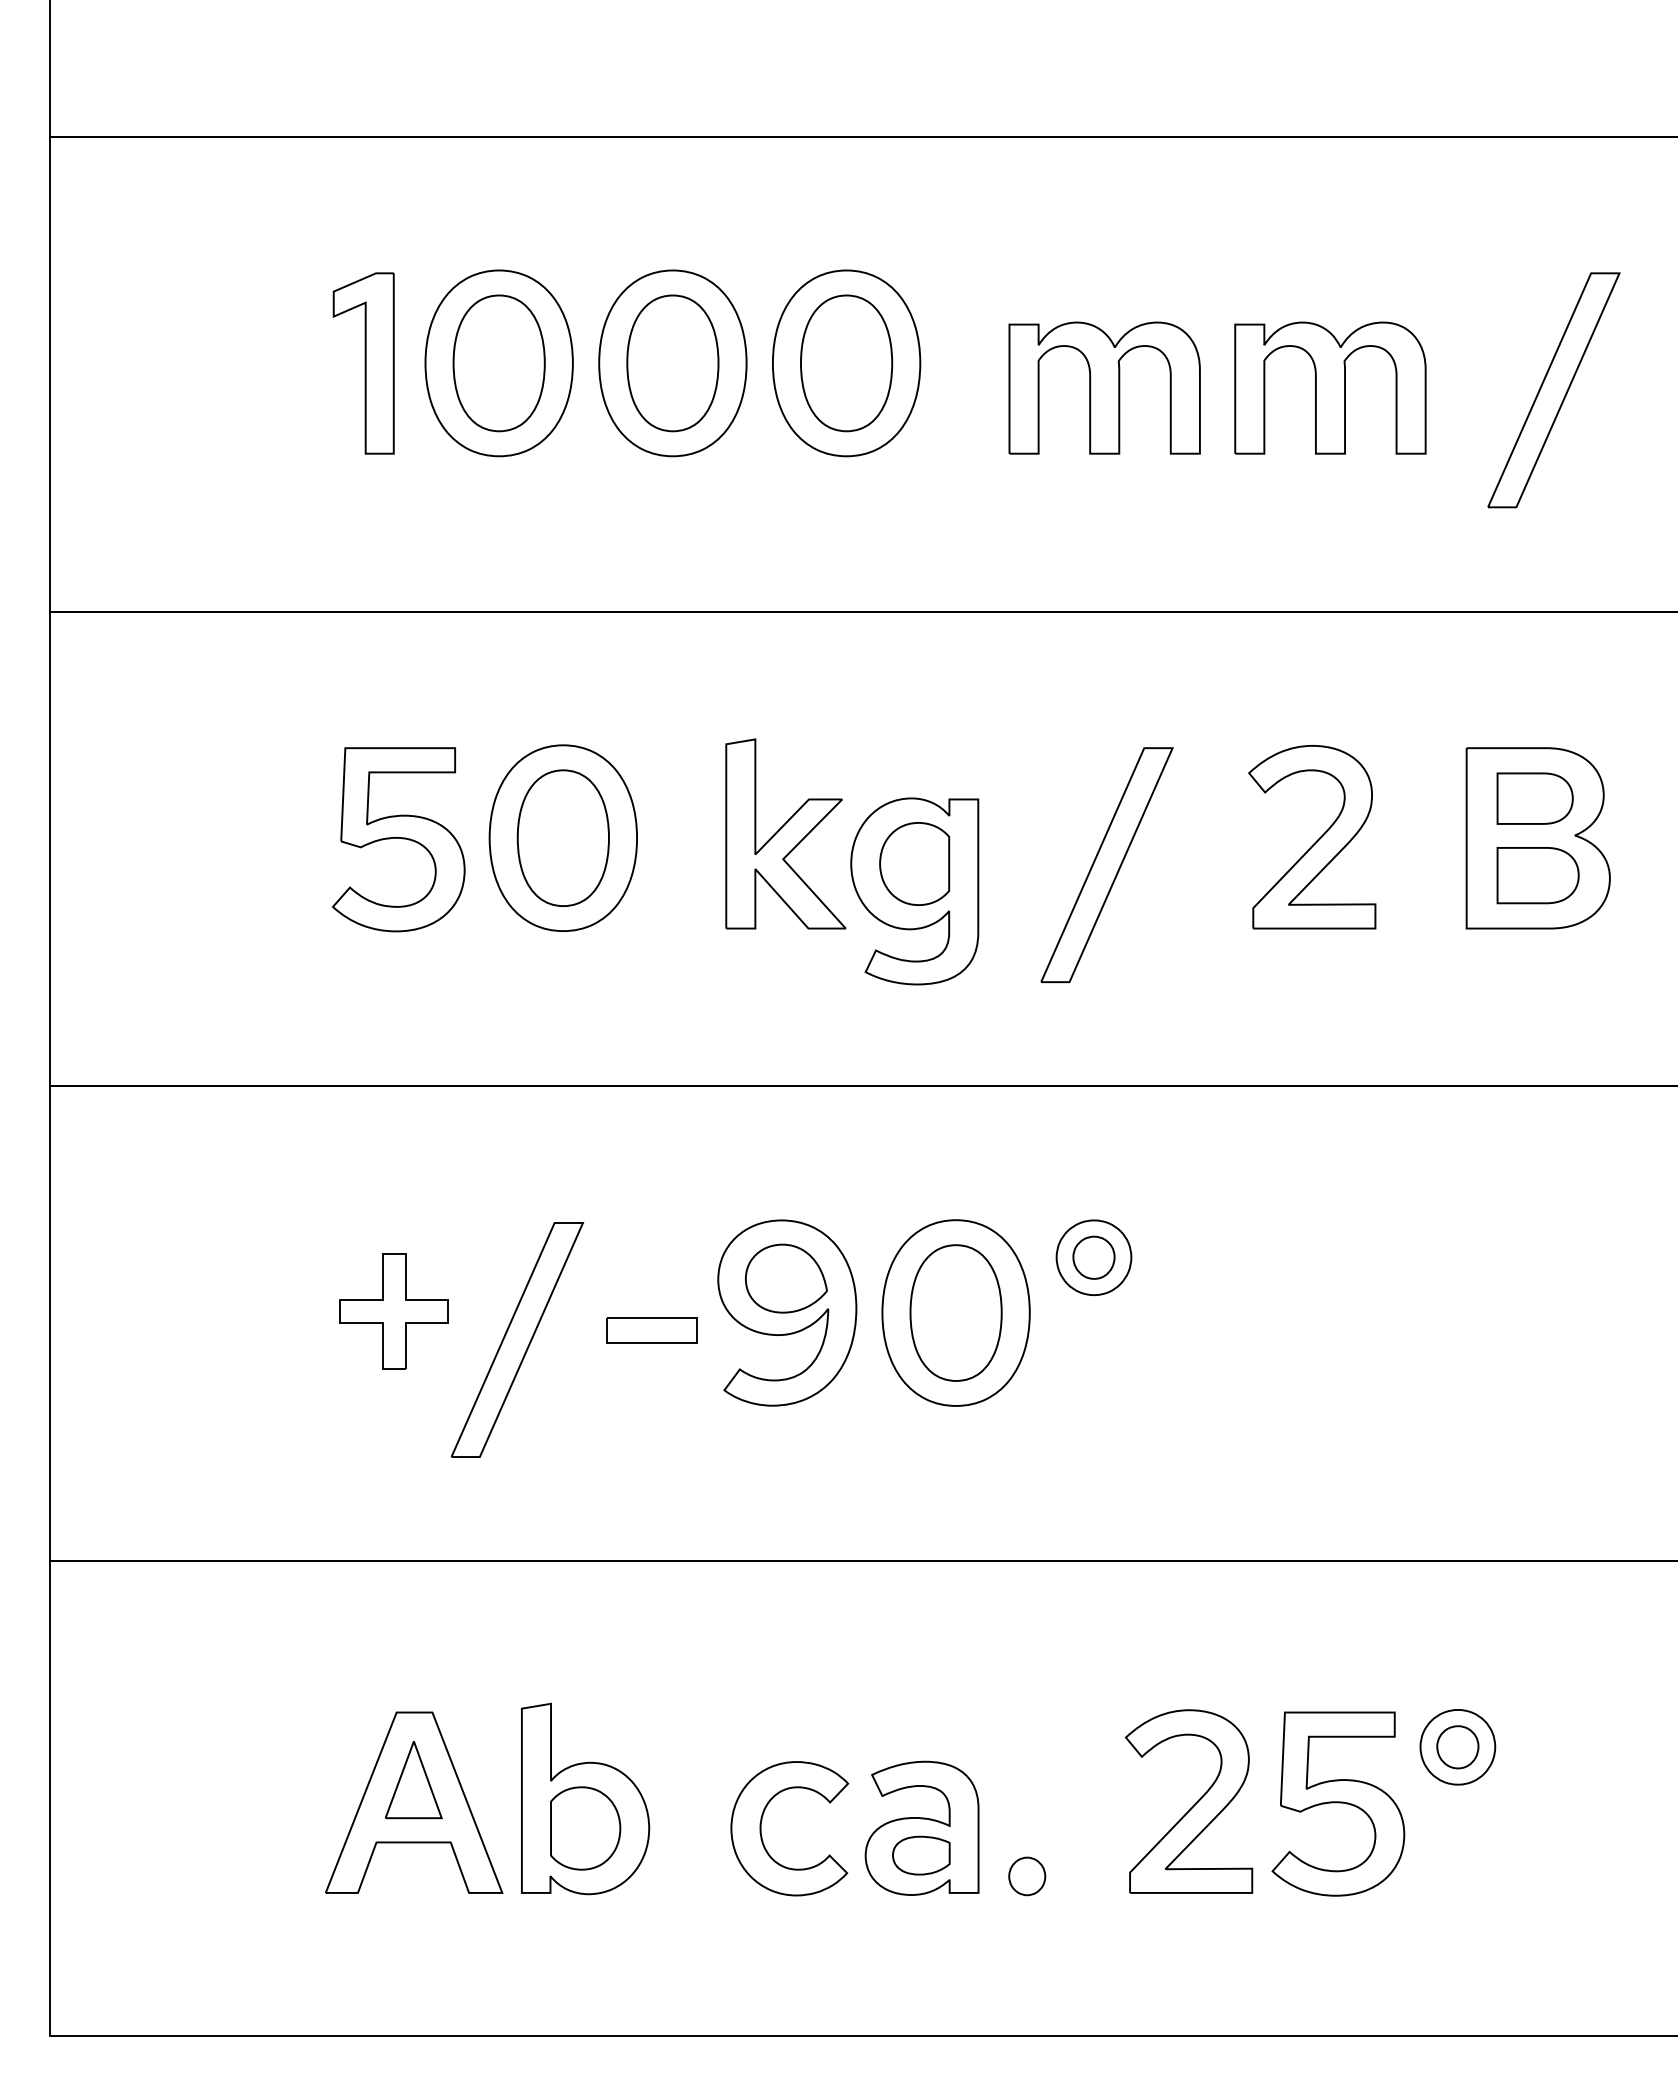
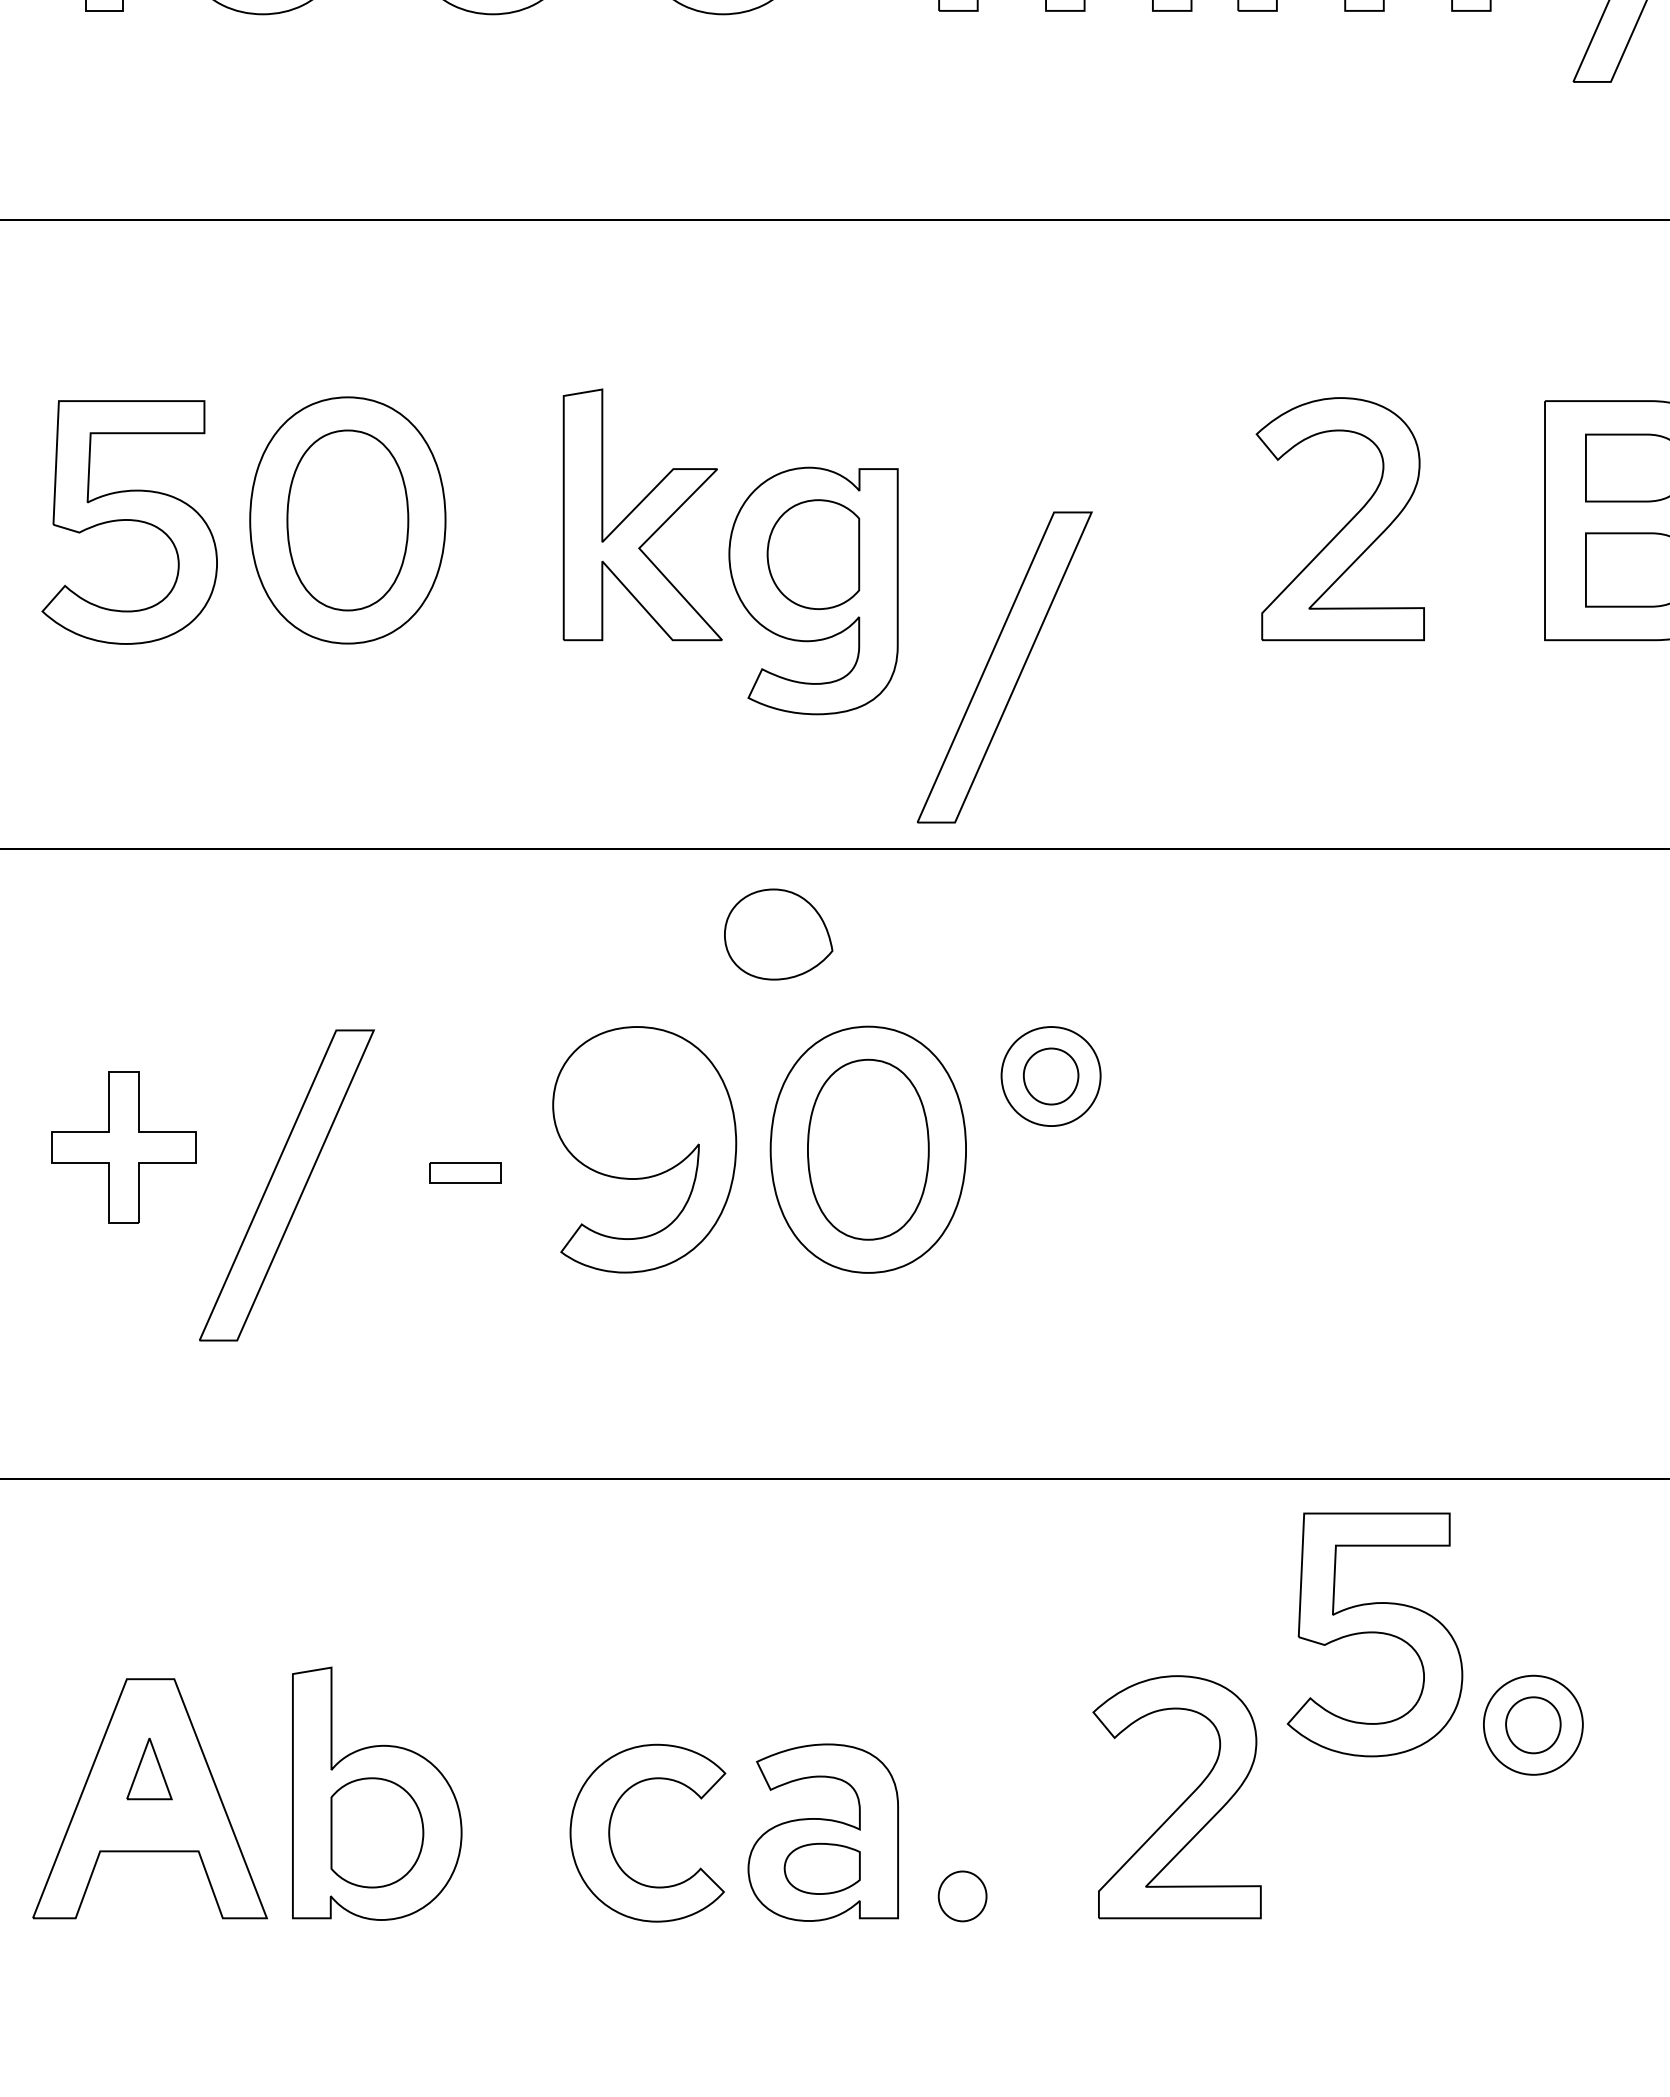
part: (1106, 865) -> (1004, 667), moved
part: (786, 1278) -> (778, 934), moved
part: (651, 1330) -> (464, 1172), size x0.6
part: (413, 1780) -> (149, 1769), size x0.6
part: (1338, 1803) -> (1375, 1634), moved

